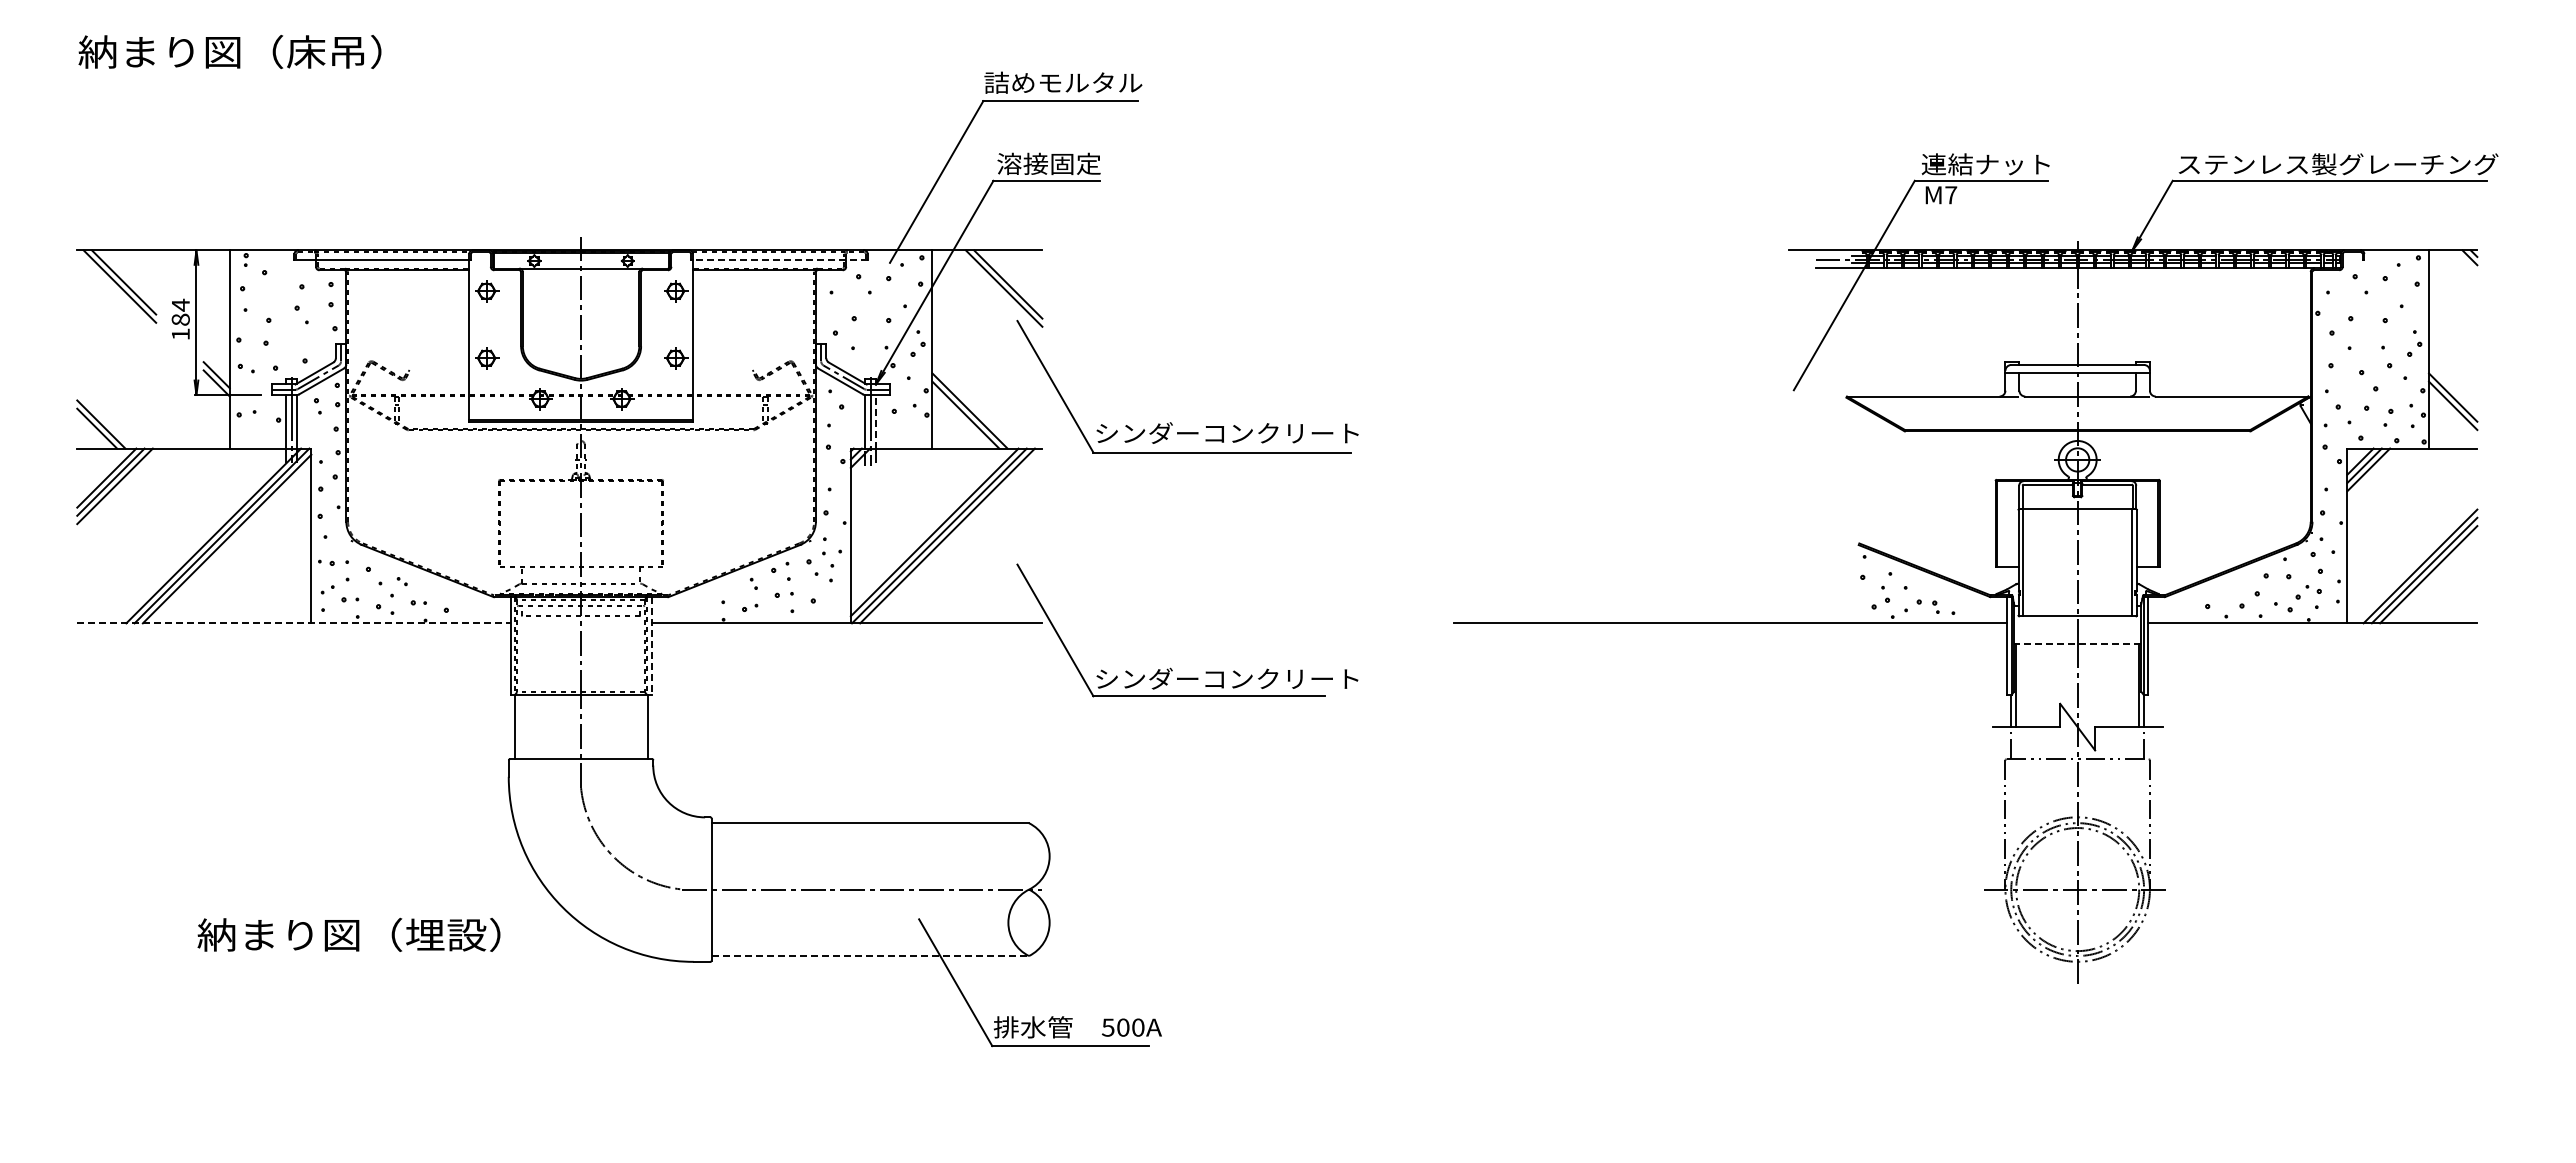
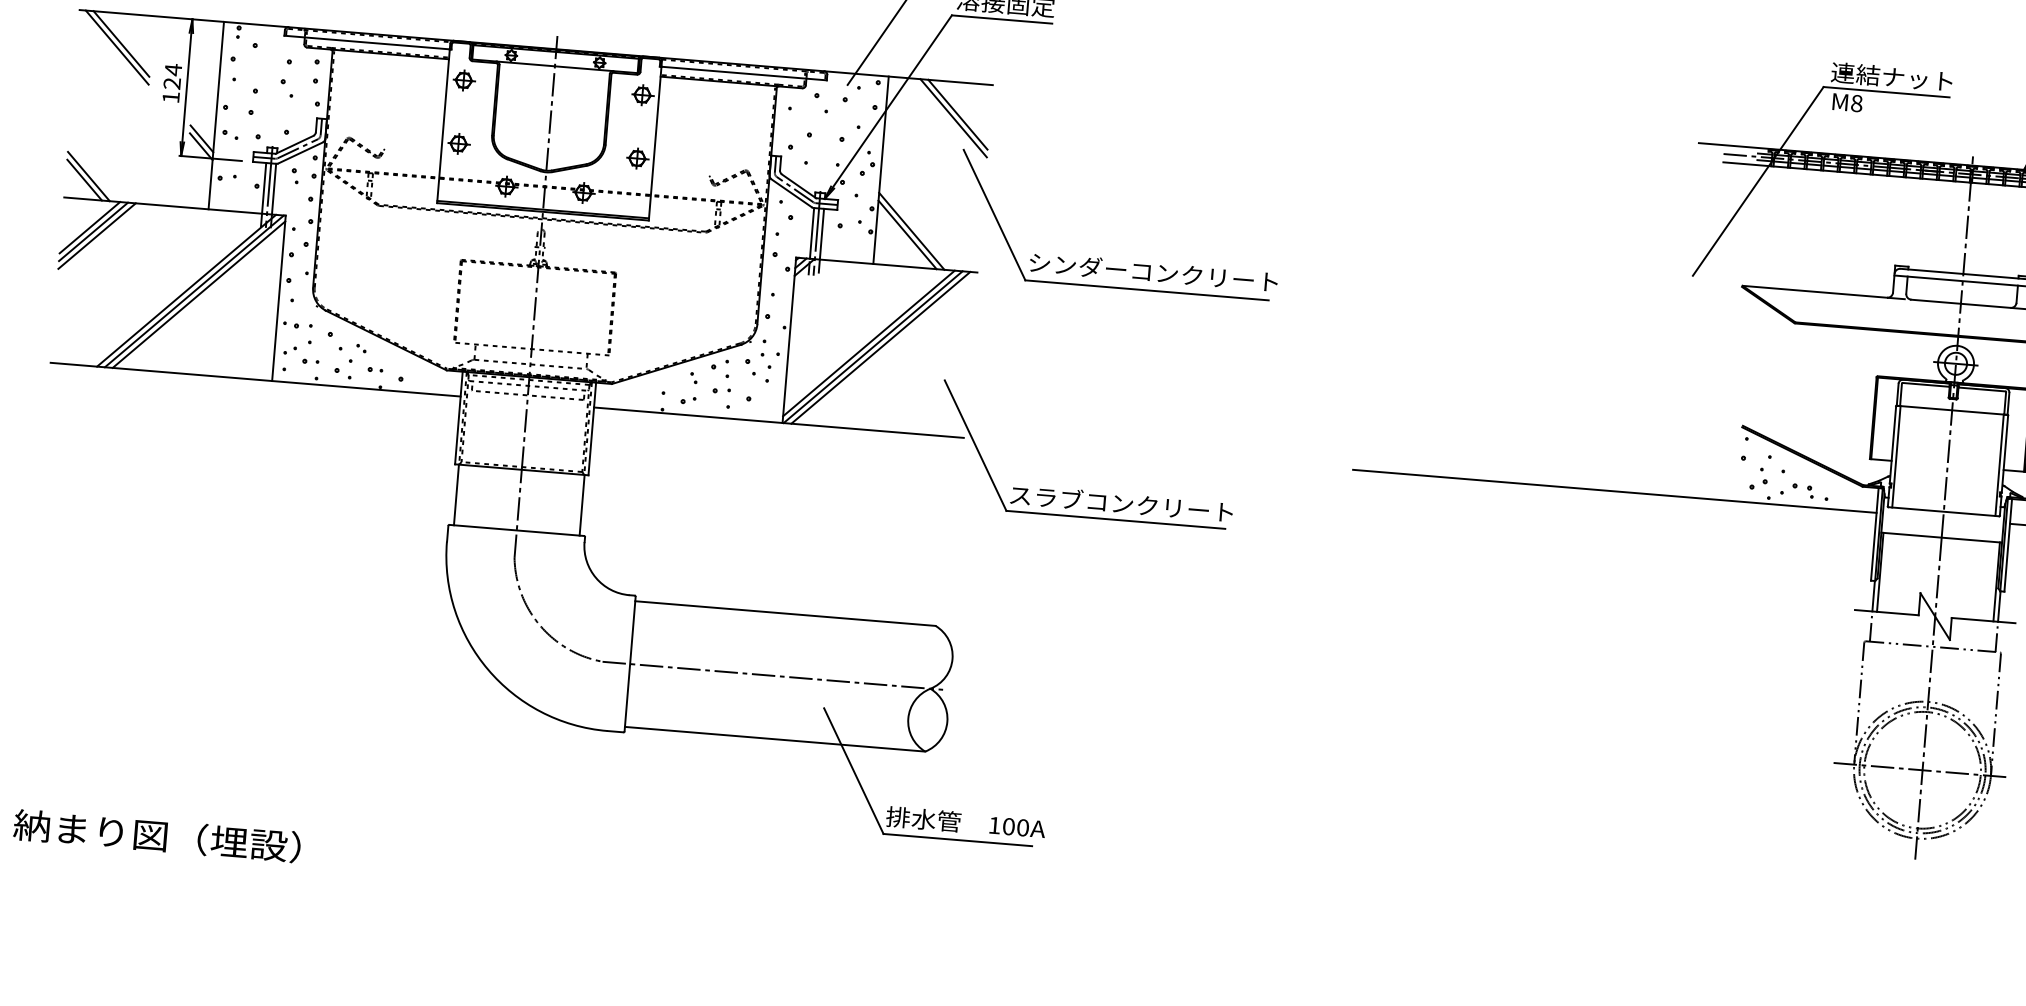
text: (1951, 195) -> (1857, 103), M7 -> M8
line: (779, 259) -> (743, 73), dashed -> solid
text: (180, 319) -> (171, 83), 184 -> 124
line: (875, 421) -> (821, 233), dashed -> solid
line: (293, 623) -> (255, 379), dashed -> solid
line: (2077, 643) -> (1941, 537), dashed -> solid
line: (651, 646) -> (592, 429), dashed -> solid
text: (1227, 678) -> (1134, 504), シンダーコンクリート -> スラブコンクリート
text: (348, 934) -> (156, 835), moved
line: (870, 956) -> (775, 739), dashed -> solid
text: (1107, 1027) -> (993, 825), 500A -> 100A

